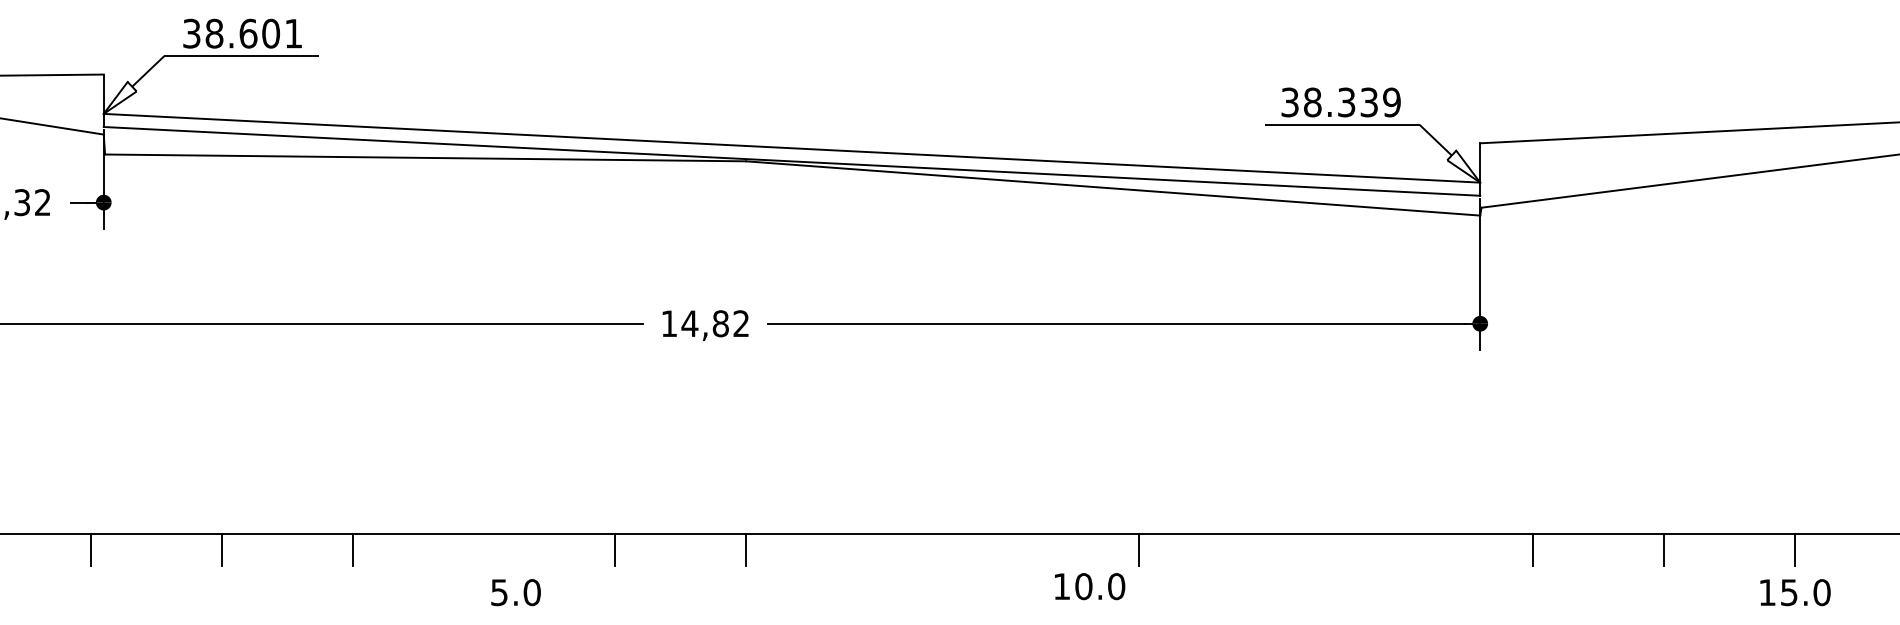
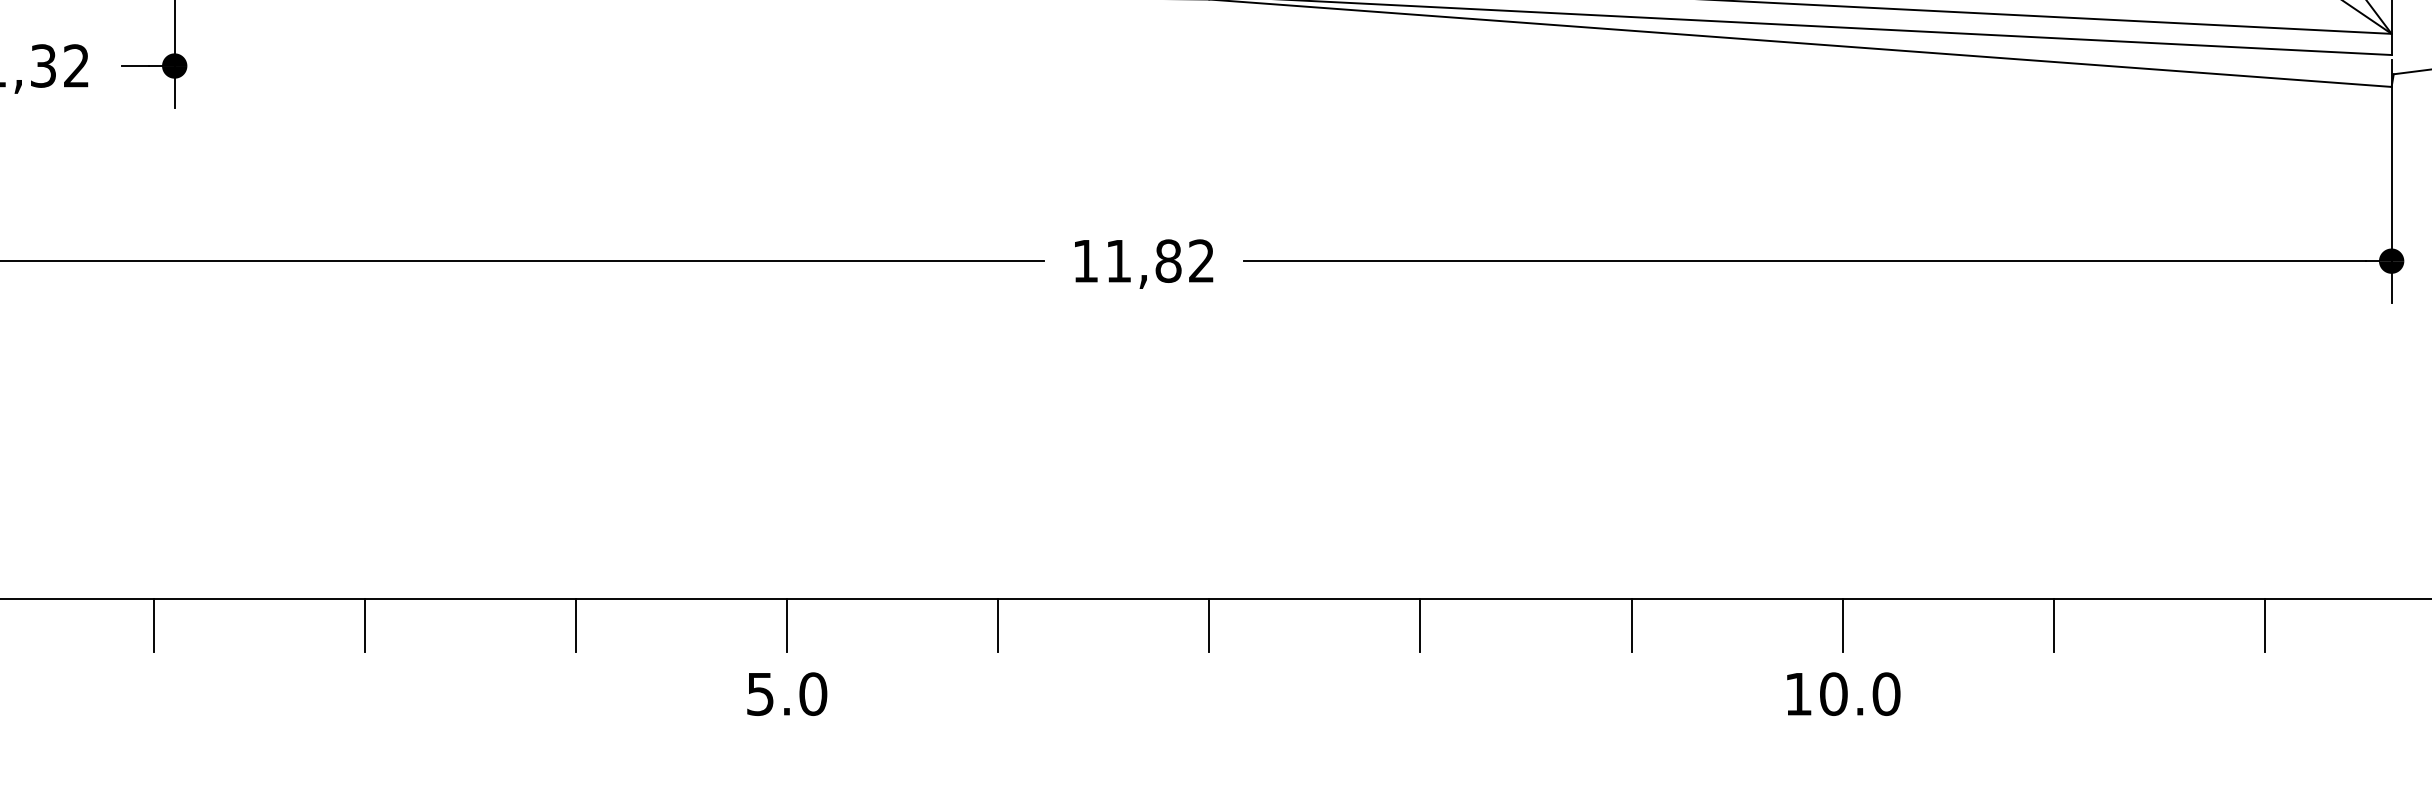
text: (689, 323) -> (1118, 260), 14,82 -> 11,82
line: (483, 549) -> (786, 624), added
line: (877, 549) -> (1420, 624), added
line: (1008, 549) -> (1631, 624), added
line: (1270, 549) -> (2053, 624), added
line: (1401, 549) -> (2264, 624), added
text: (1090, 586) -> (1844, 693), moved
text: (515, 592) -> (786, 693), moved

